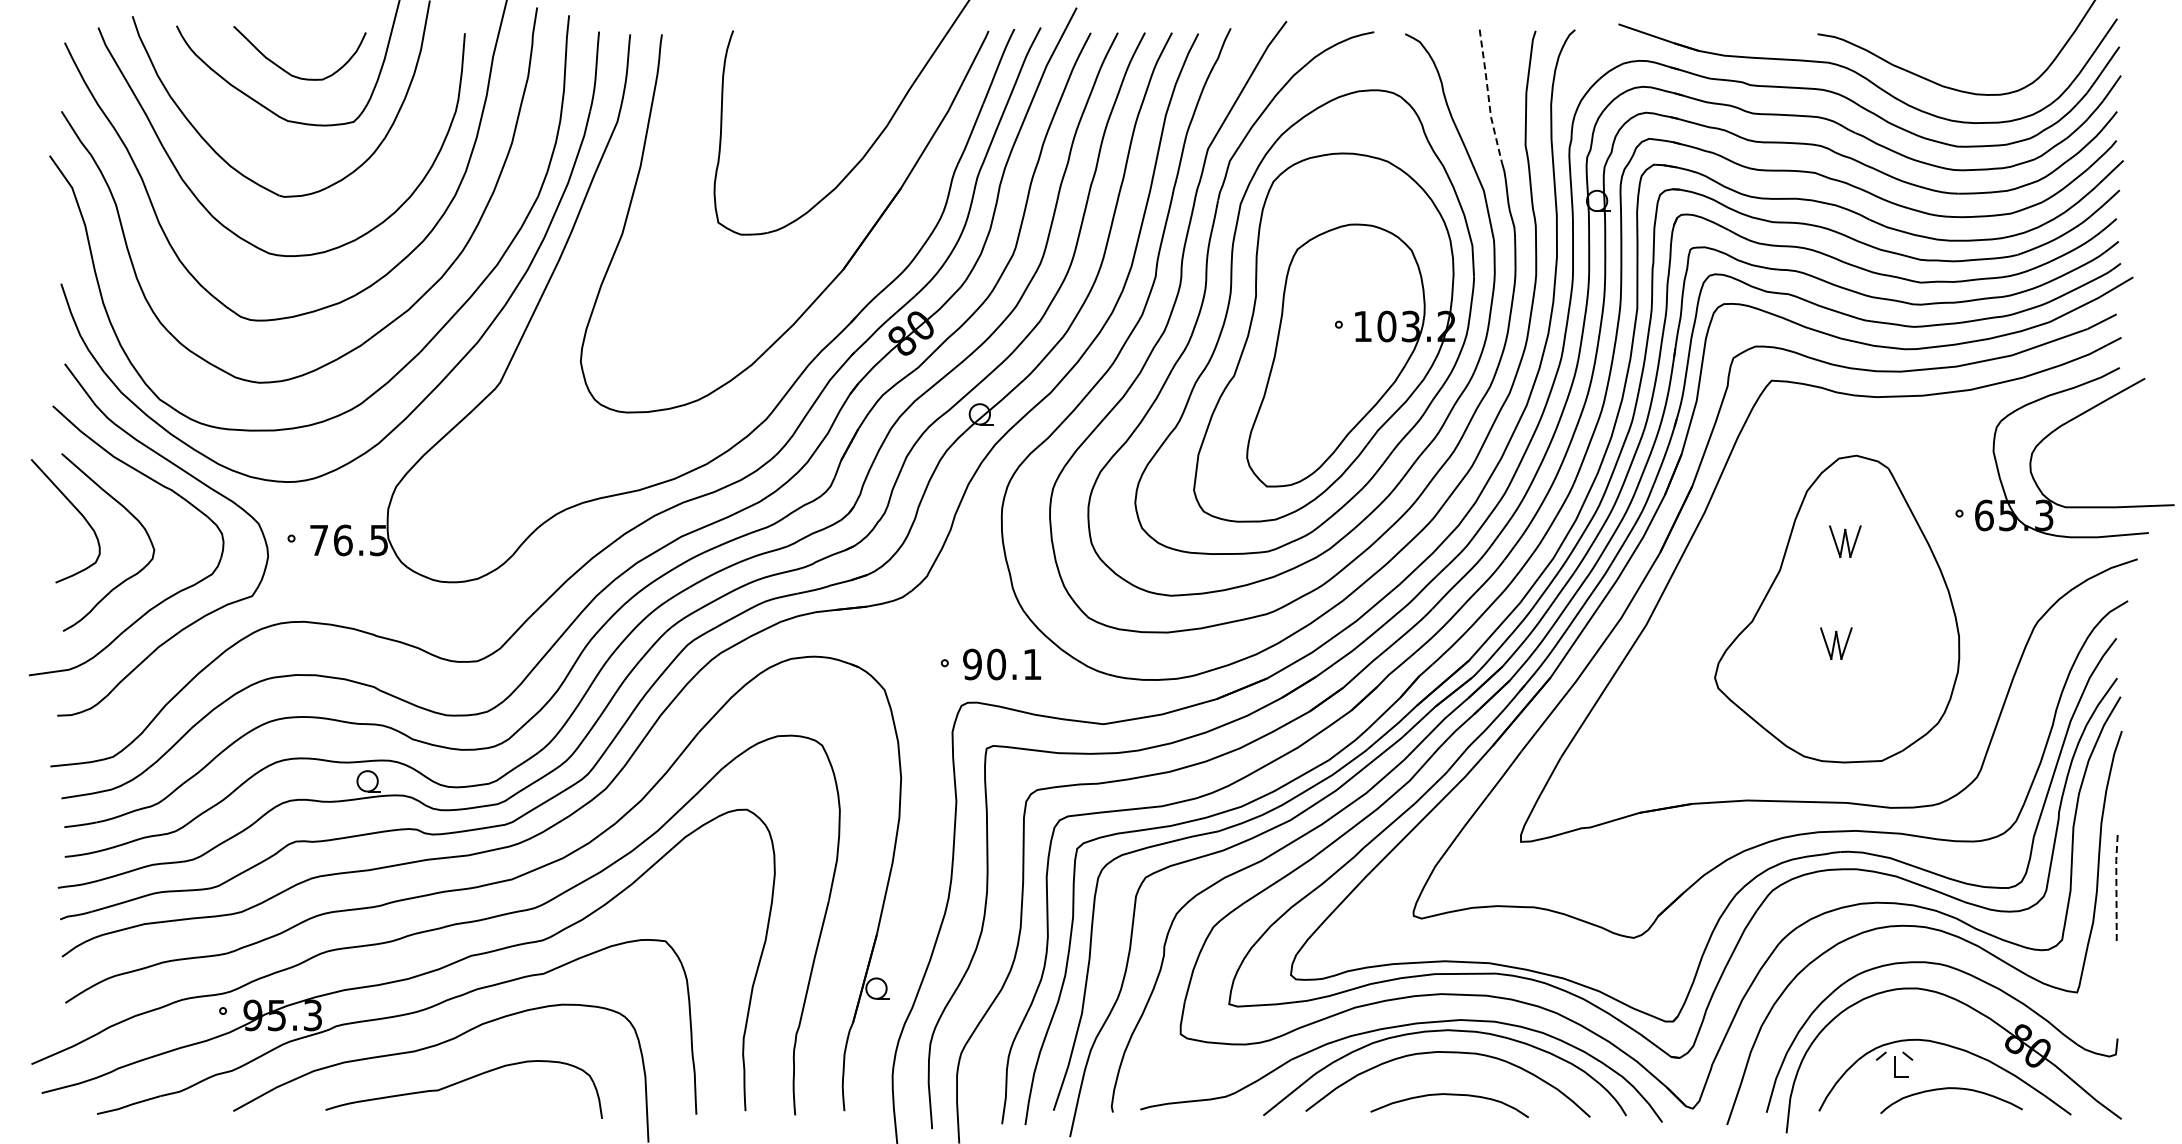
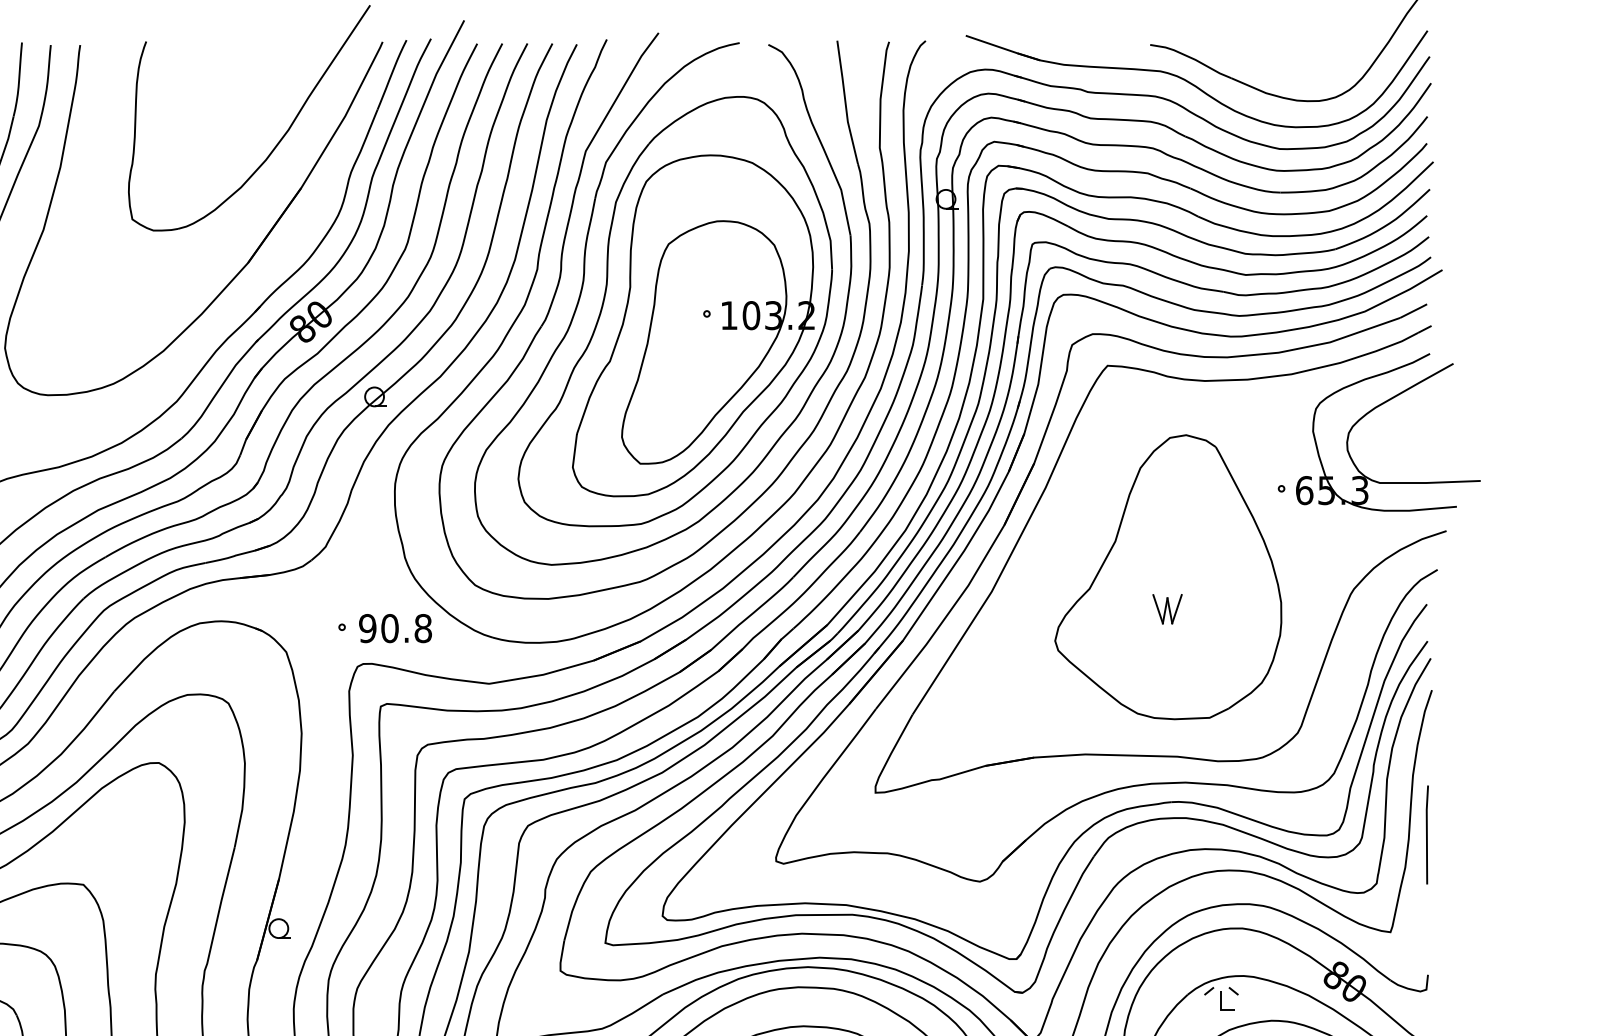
line: (1488, 96) -> (845, 102), dashed -> solid
part: (1845, 541) -> (1176, 514), removed
text: (1032, 664) -> (423, 628), 90.1 -> 90.8
line: (2116, 886) -> (1426, 834), dashed -> solid

